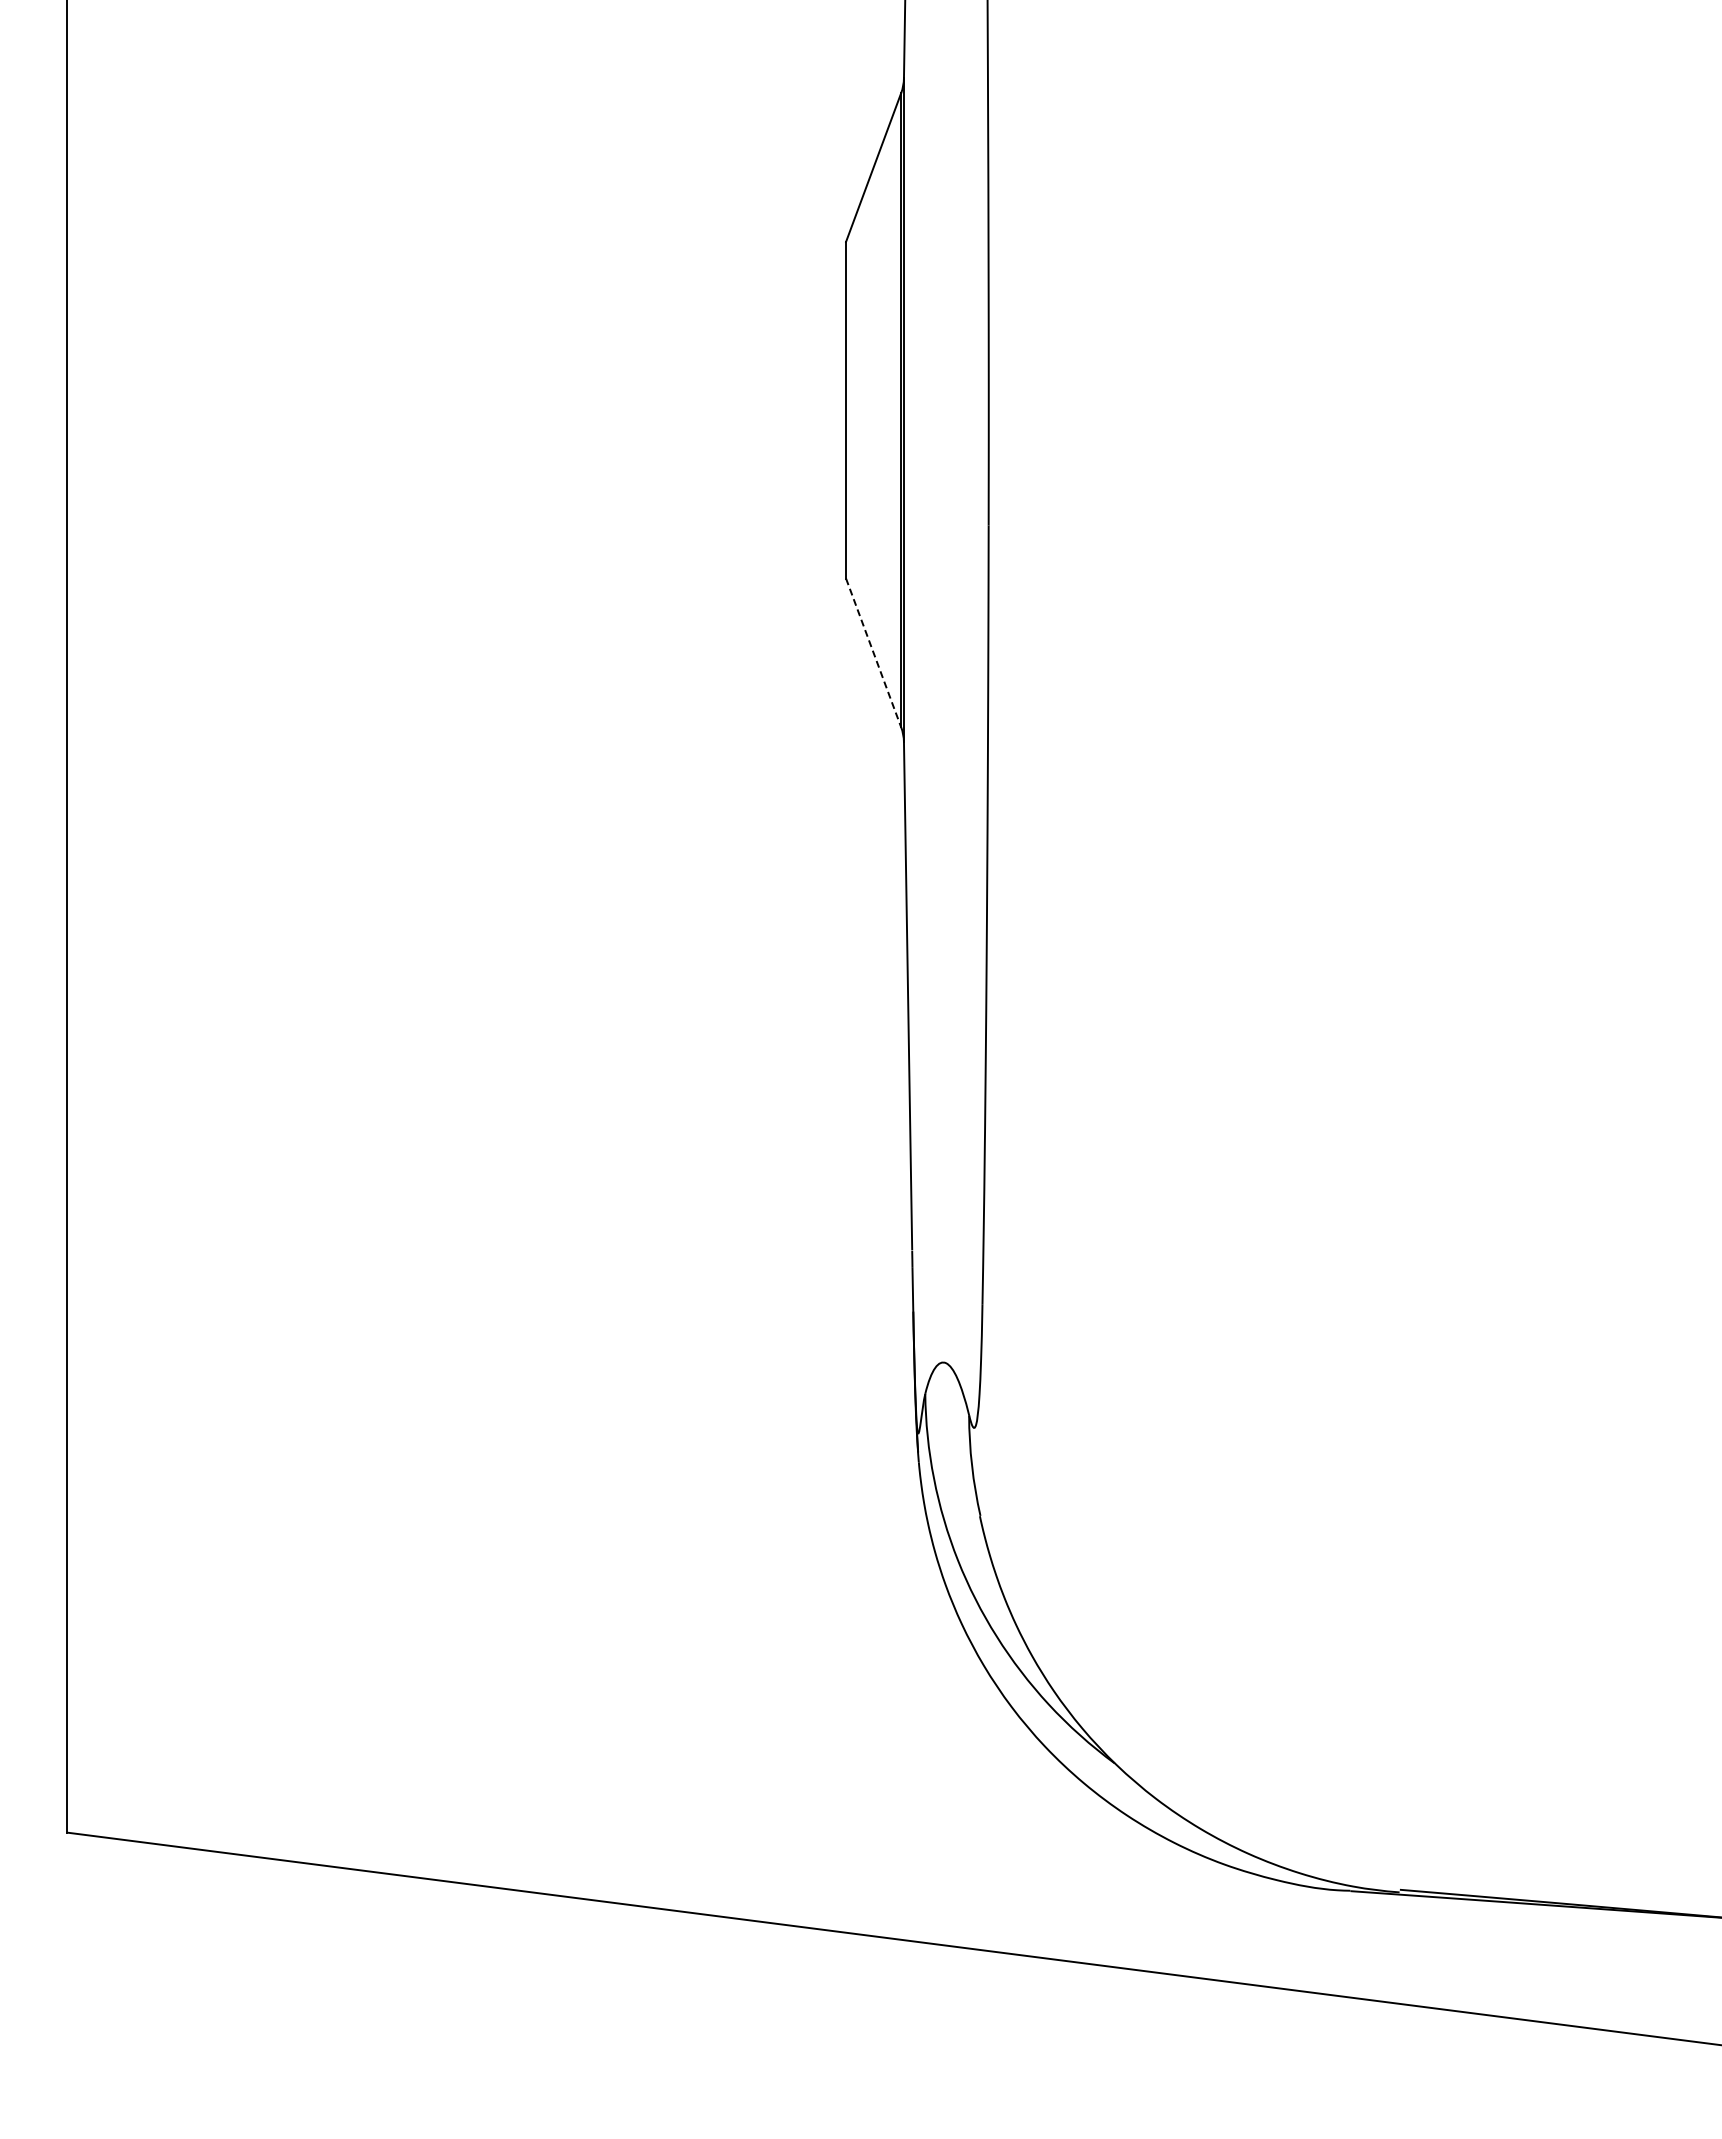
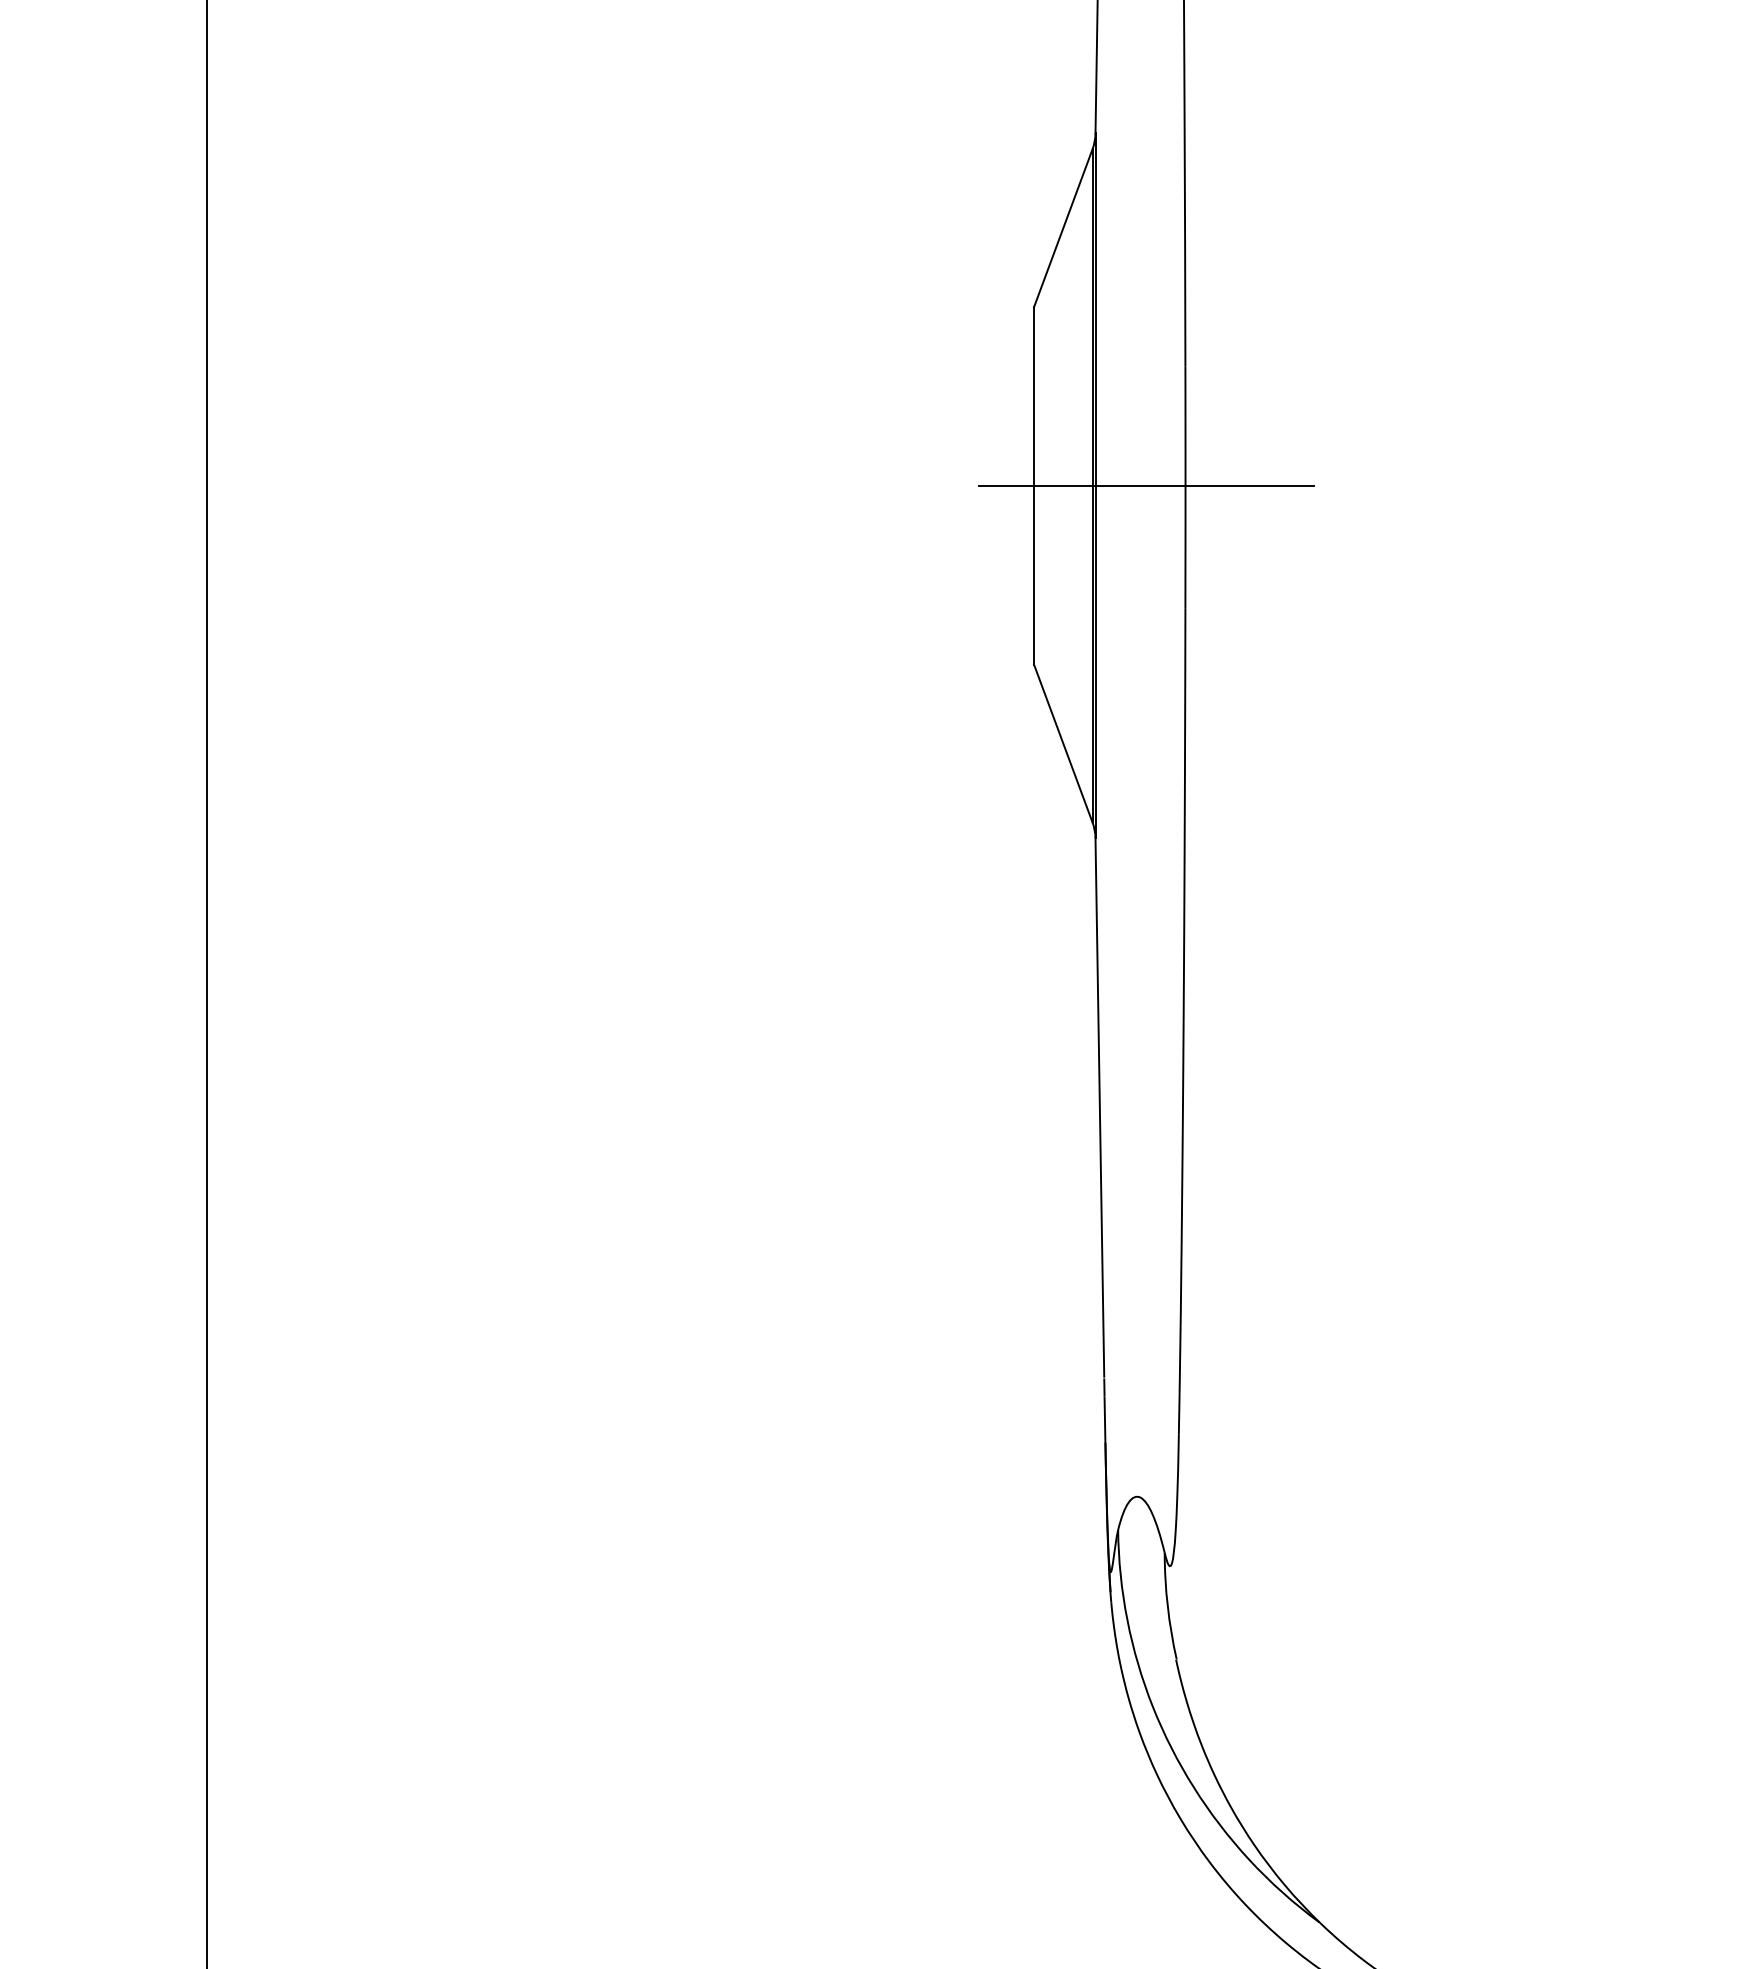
line: (951, 410) -> (1145, 486), added
line: (873, 653) -> (1063, 744), dashed -> solid

